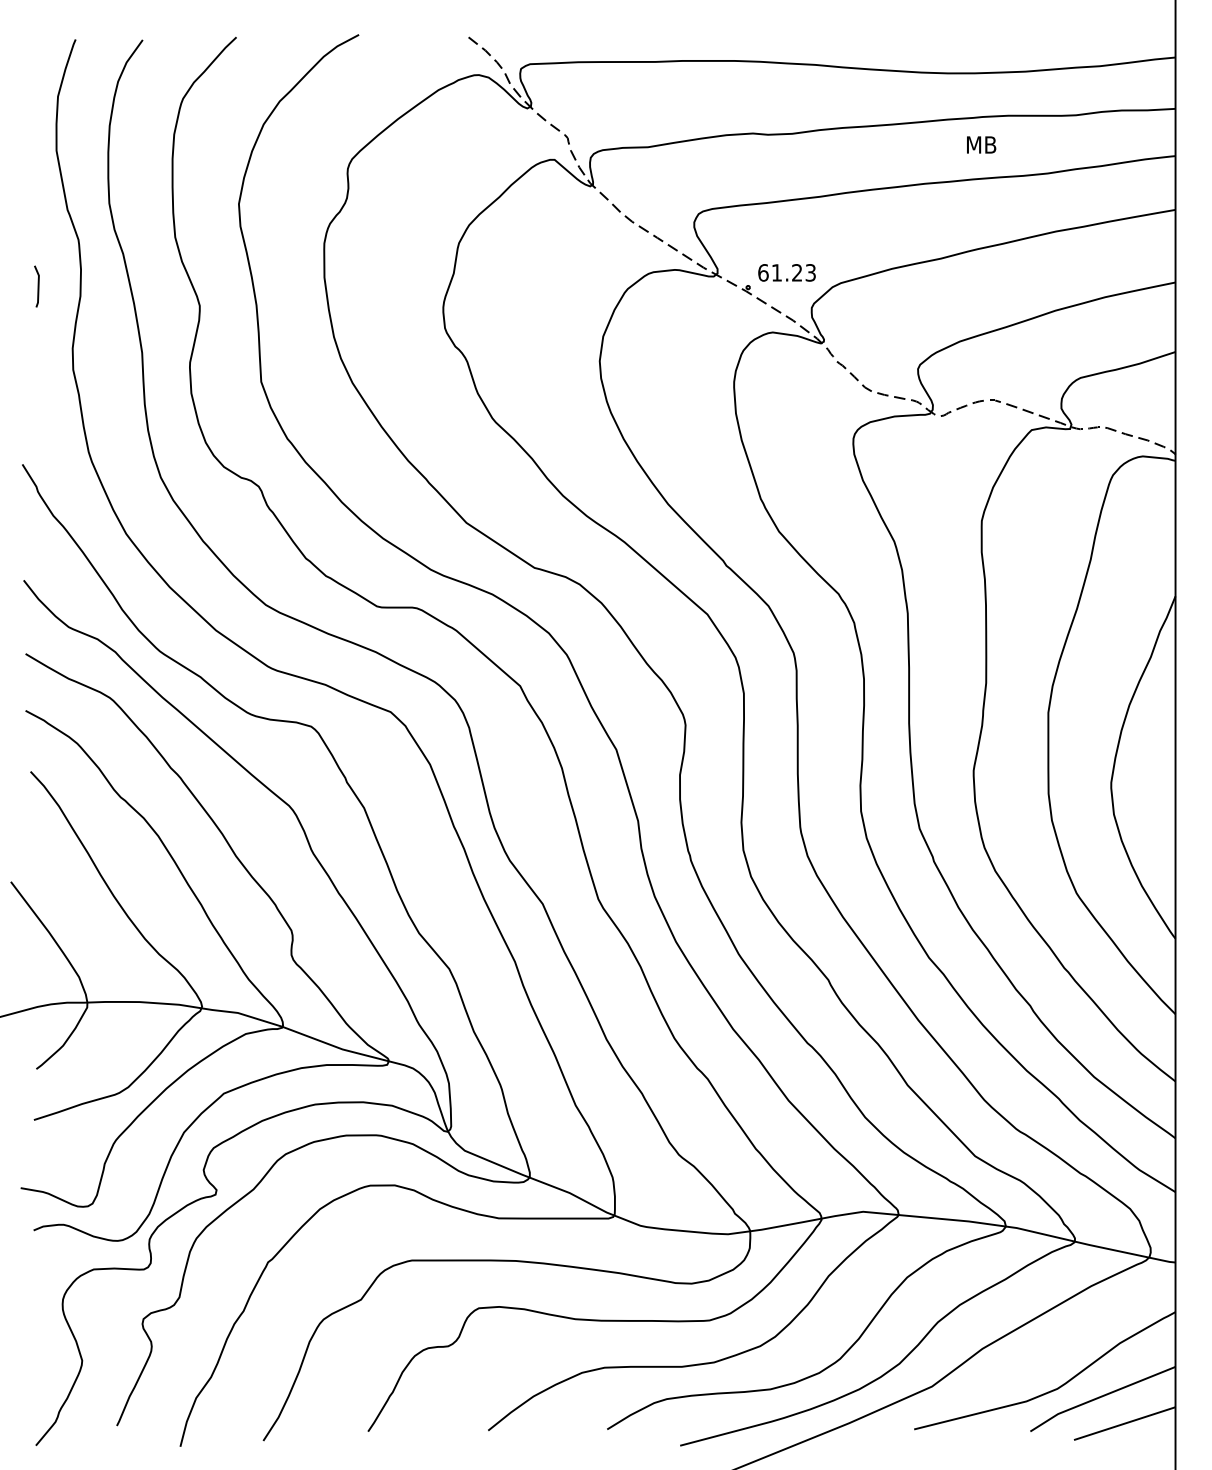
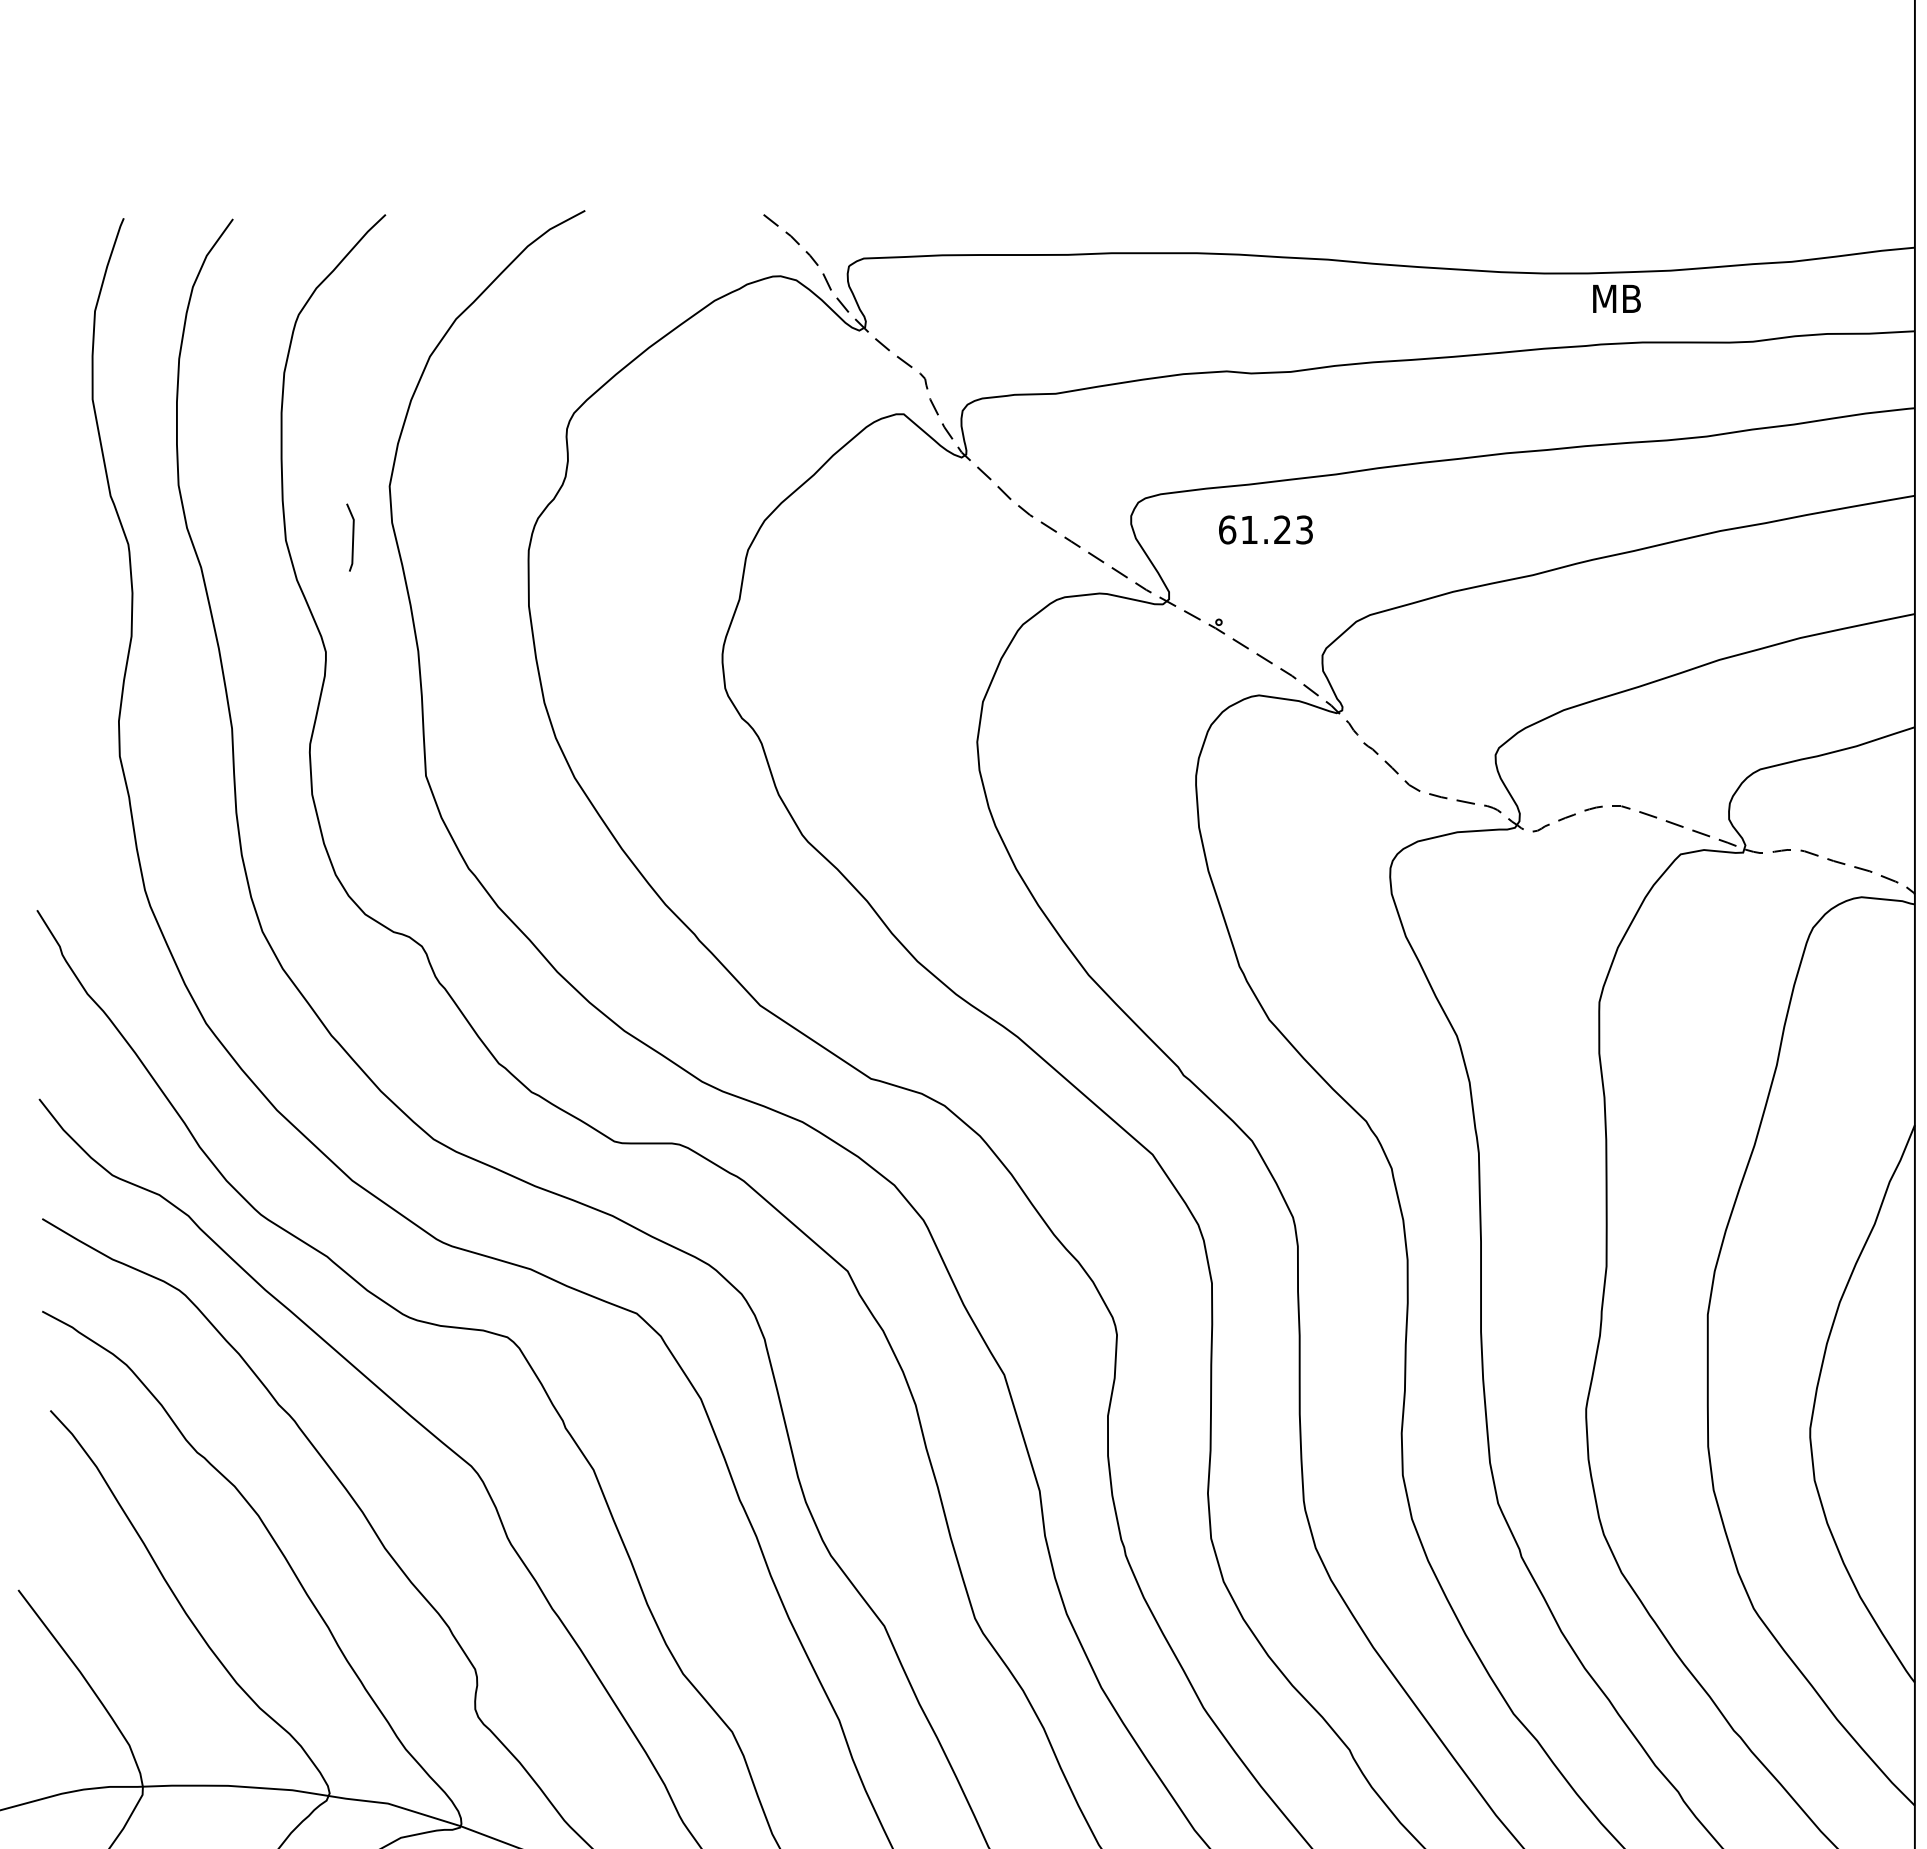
text: (981, 144) -> (1616, 298), moved
text: (786, 272) -> (1265, 529), moved
line: (37, 286) -> (351, 537), moved

